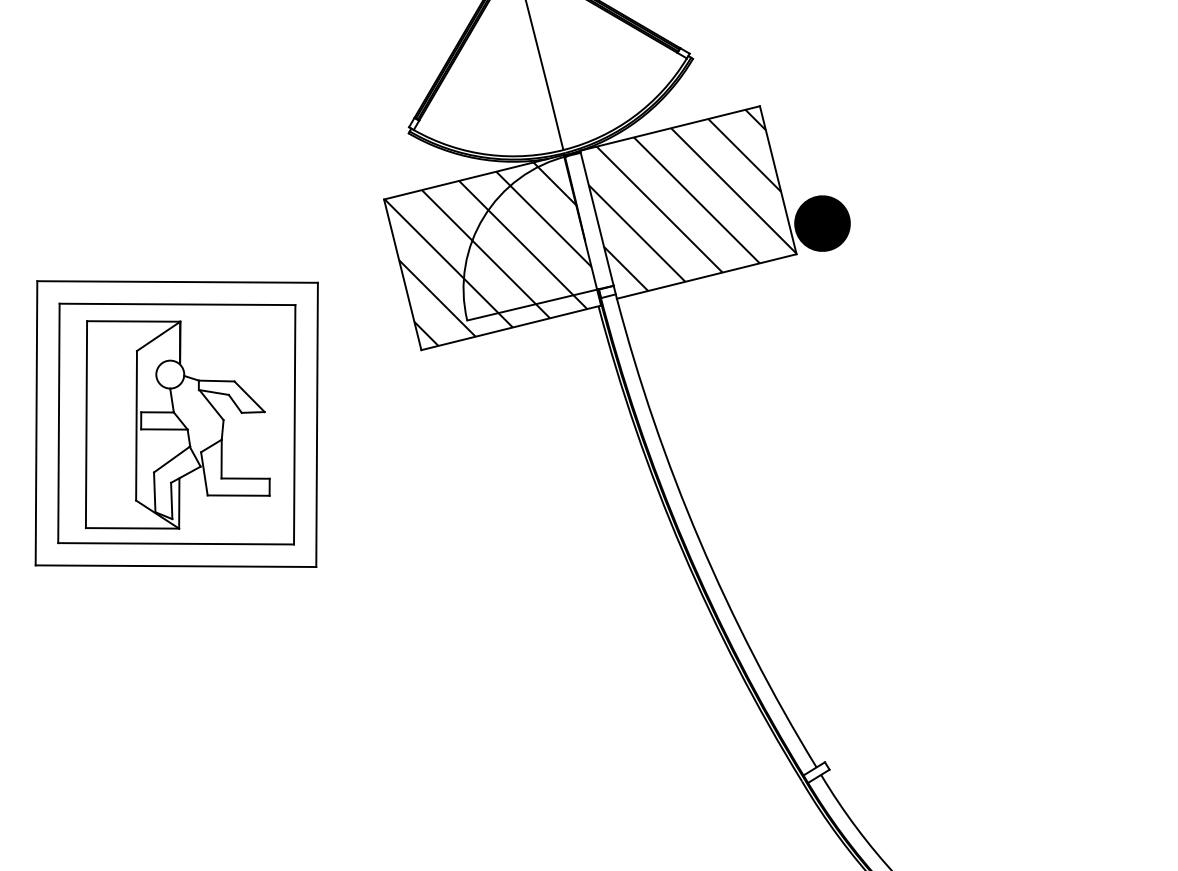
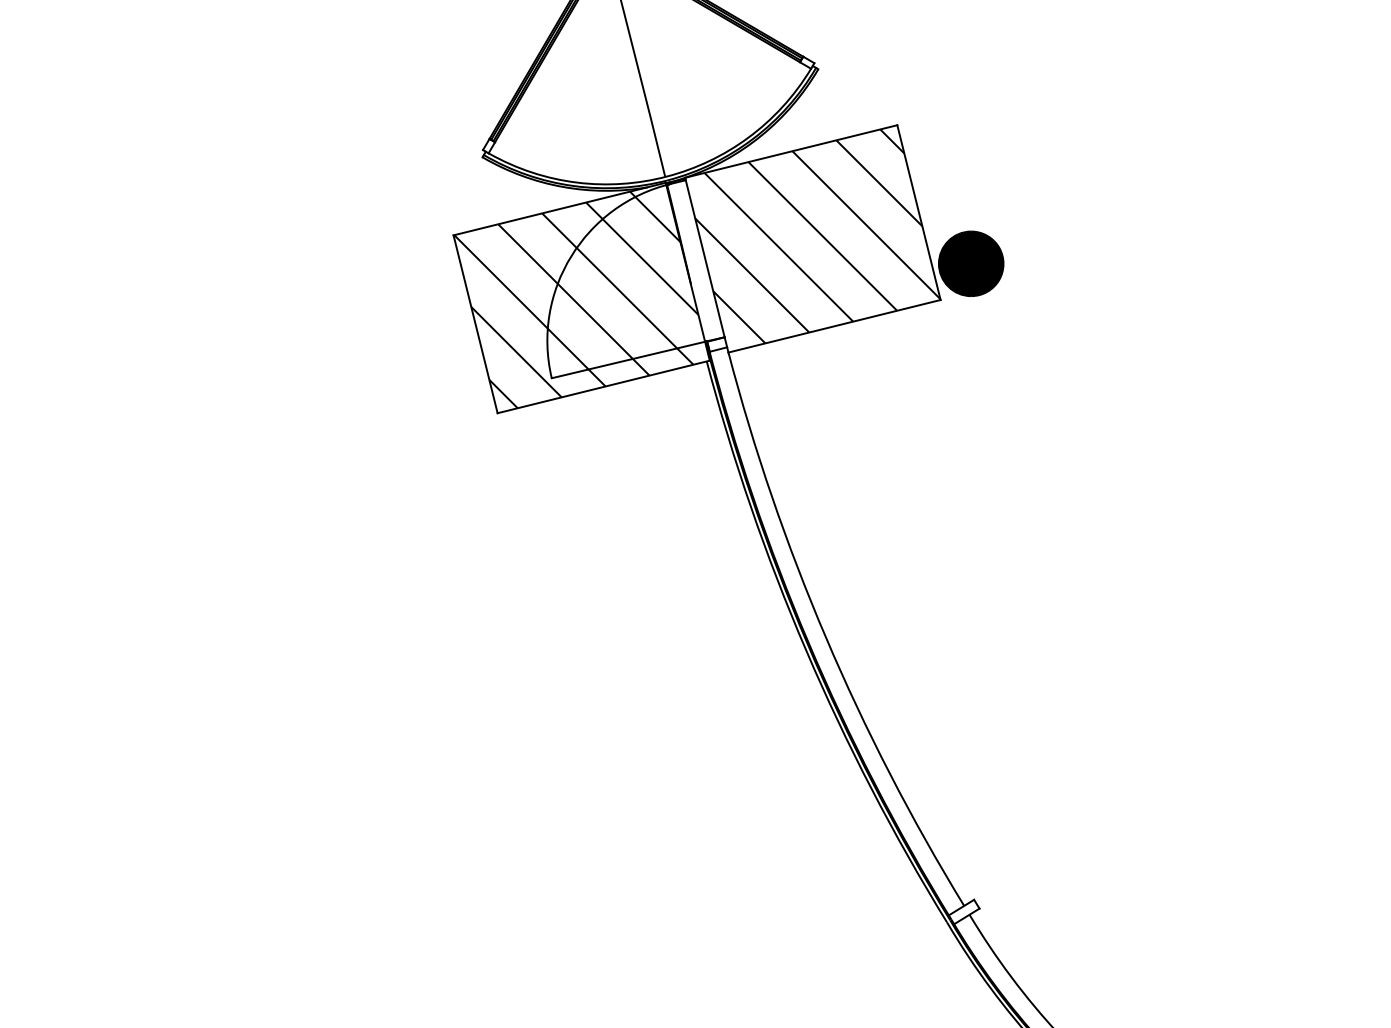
part: (176, 423) -> (208, 499), removed

